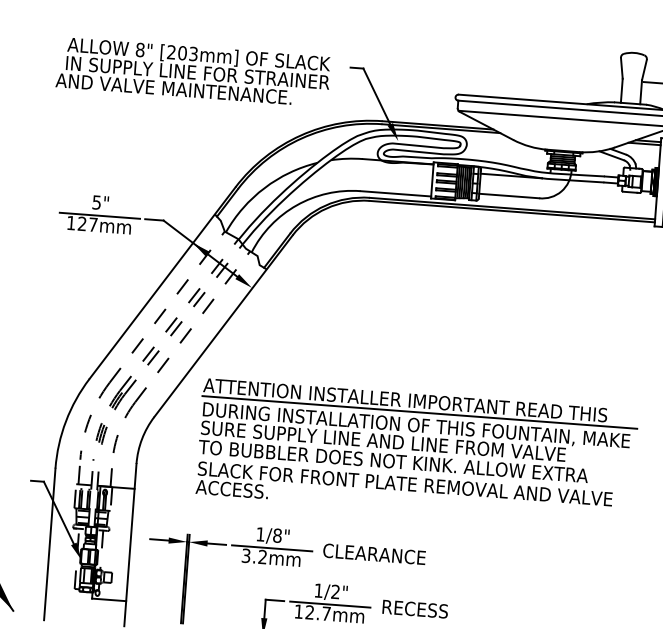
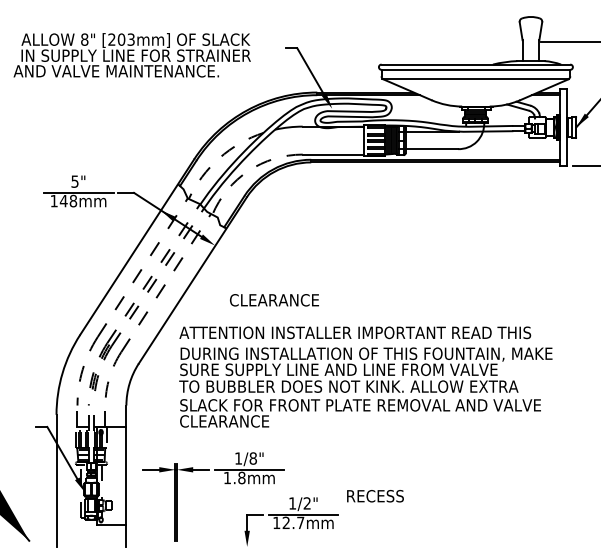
text: (192, 72) -> (131, 55), moved
arc: (264, 188) -> (219, 158), solid -> dashed
arc: (296, 205) -> (248, 171), solid -> dashed
text: (87, 223) -> (68, 200), 127mm -> 148mm
line: (419, 412) -> (368, 342), removed
text: (247, 490) -> (224, 421), ACCESS. -> CLEARANCE
text: (374, 554) -> (274, 300), moved
text: (254, 555) -> (234, 477), 3.2mm -> 1.8mm
text: (415, 609) -> (375, 496), moved

